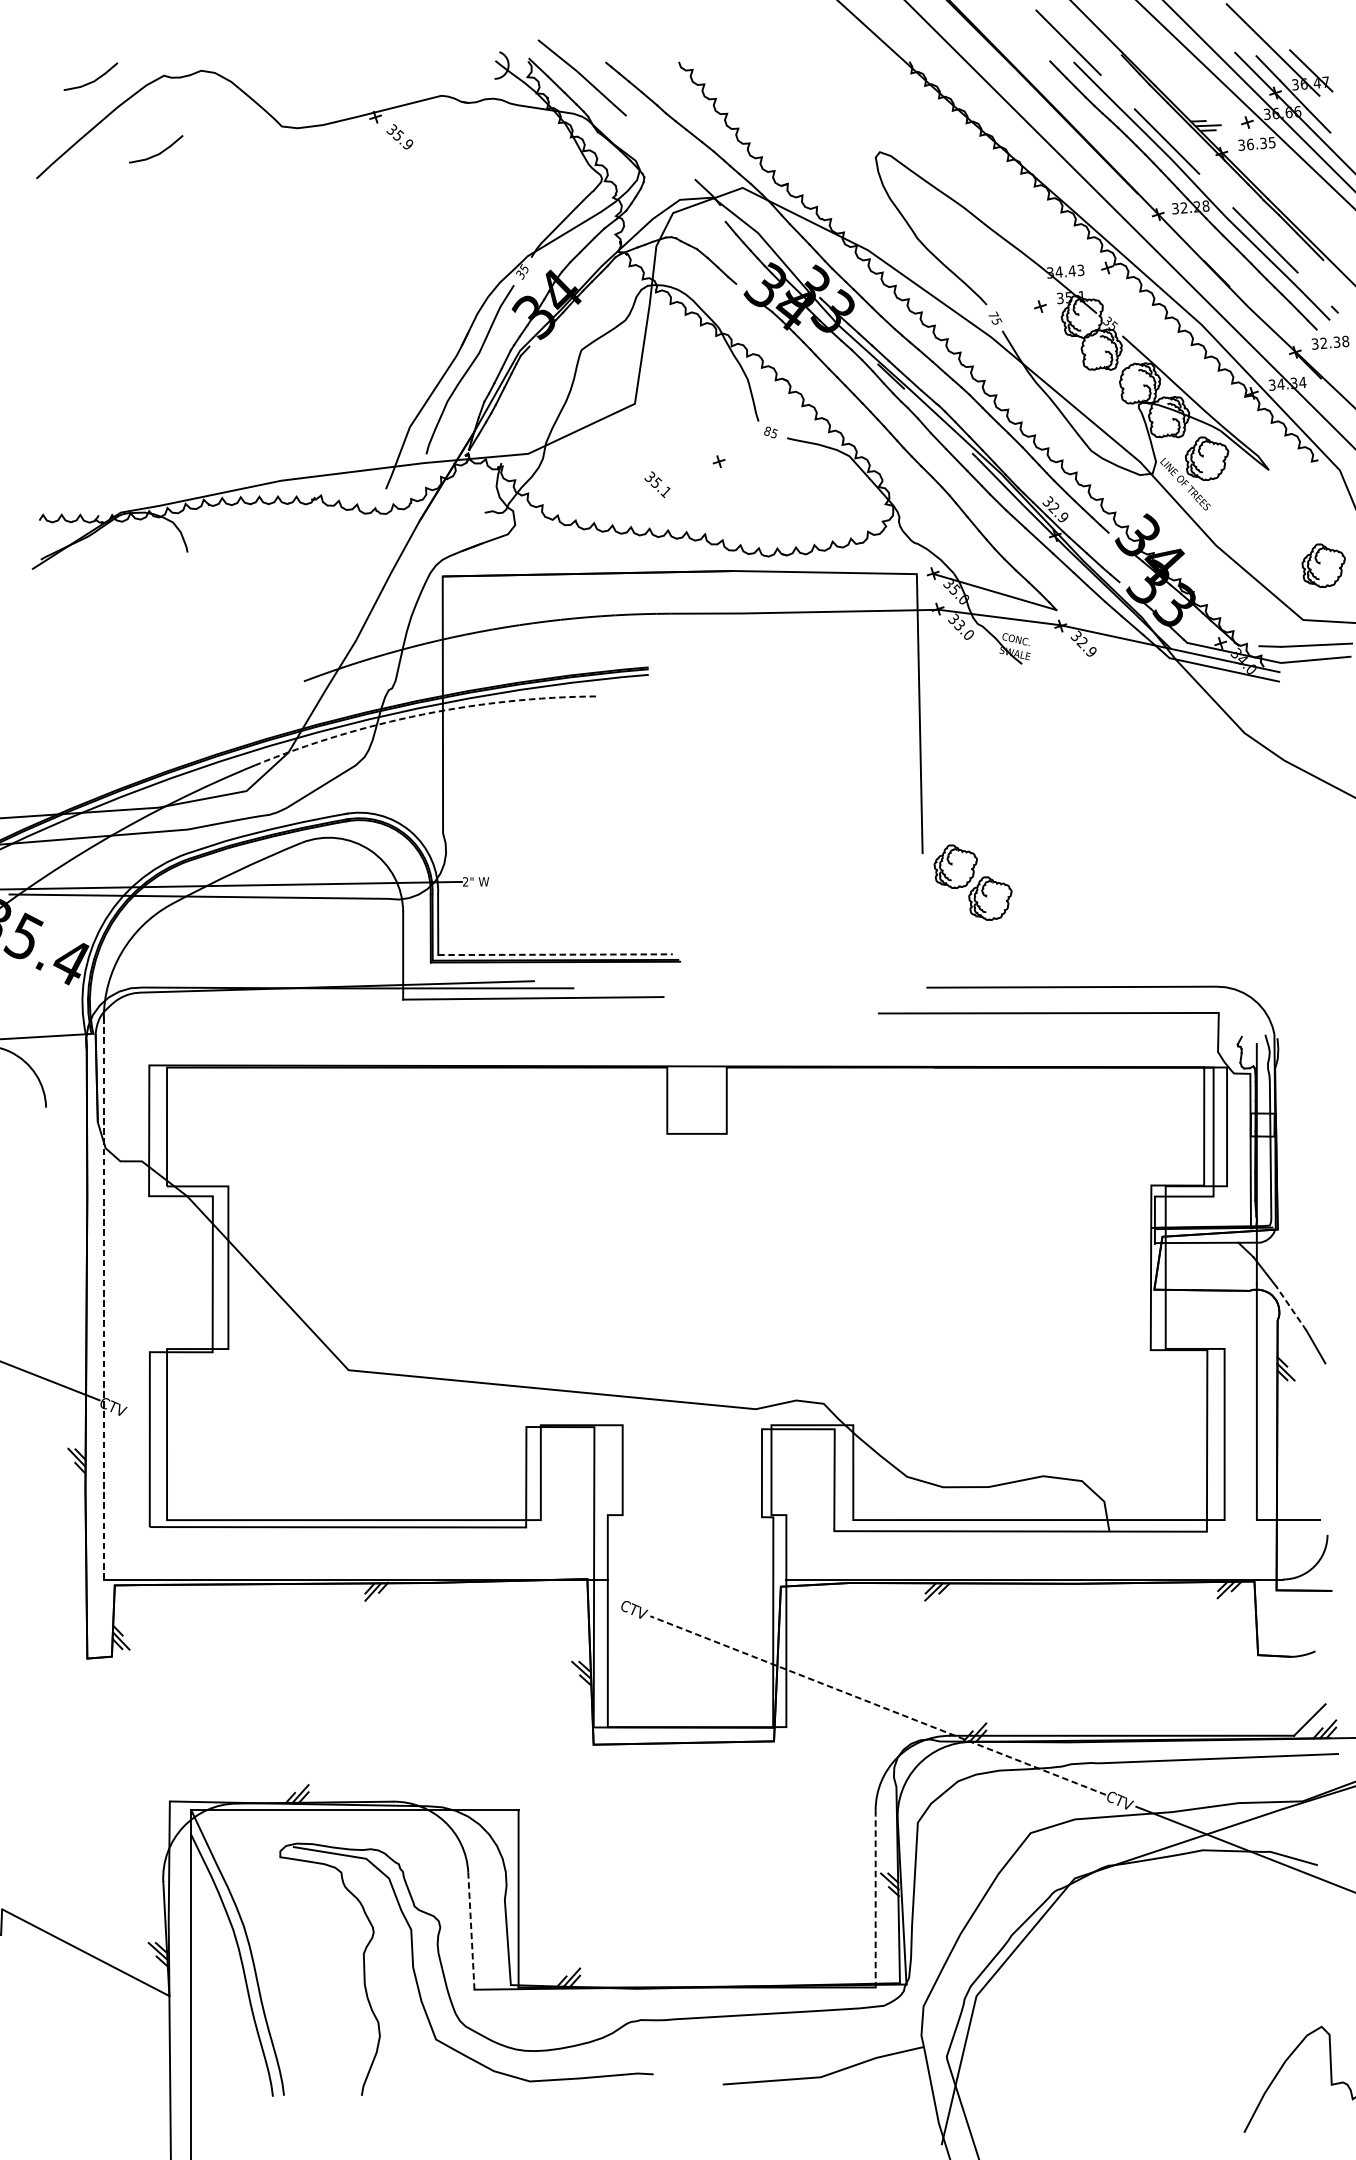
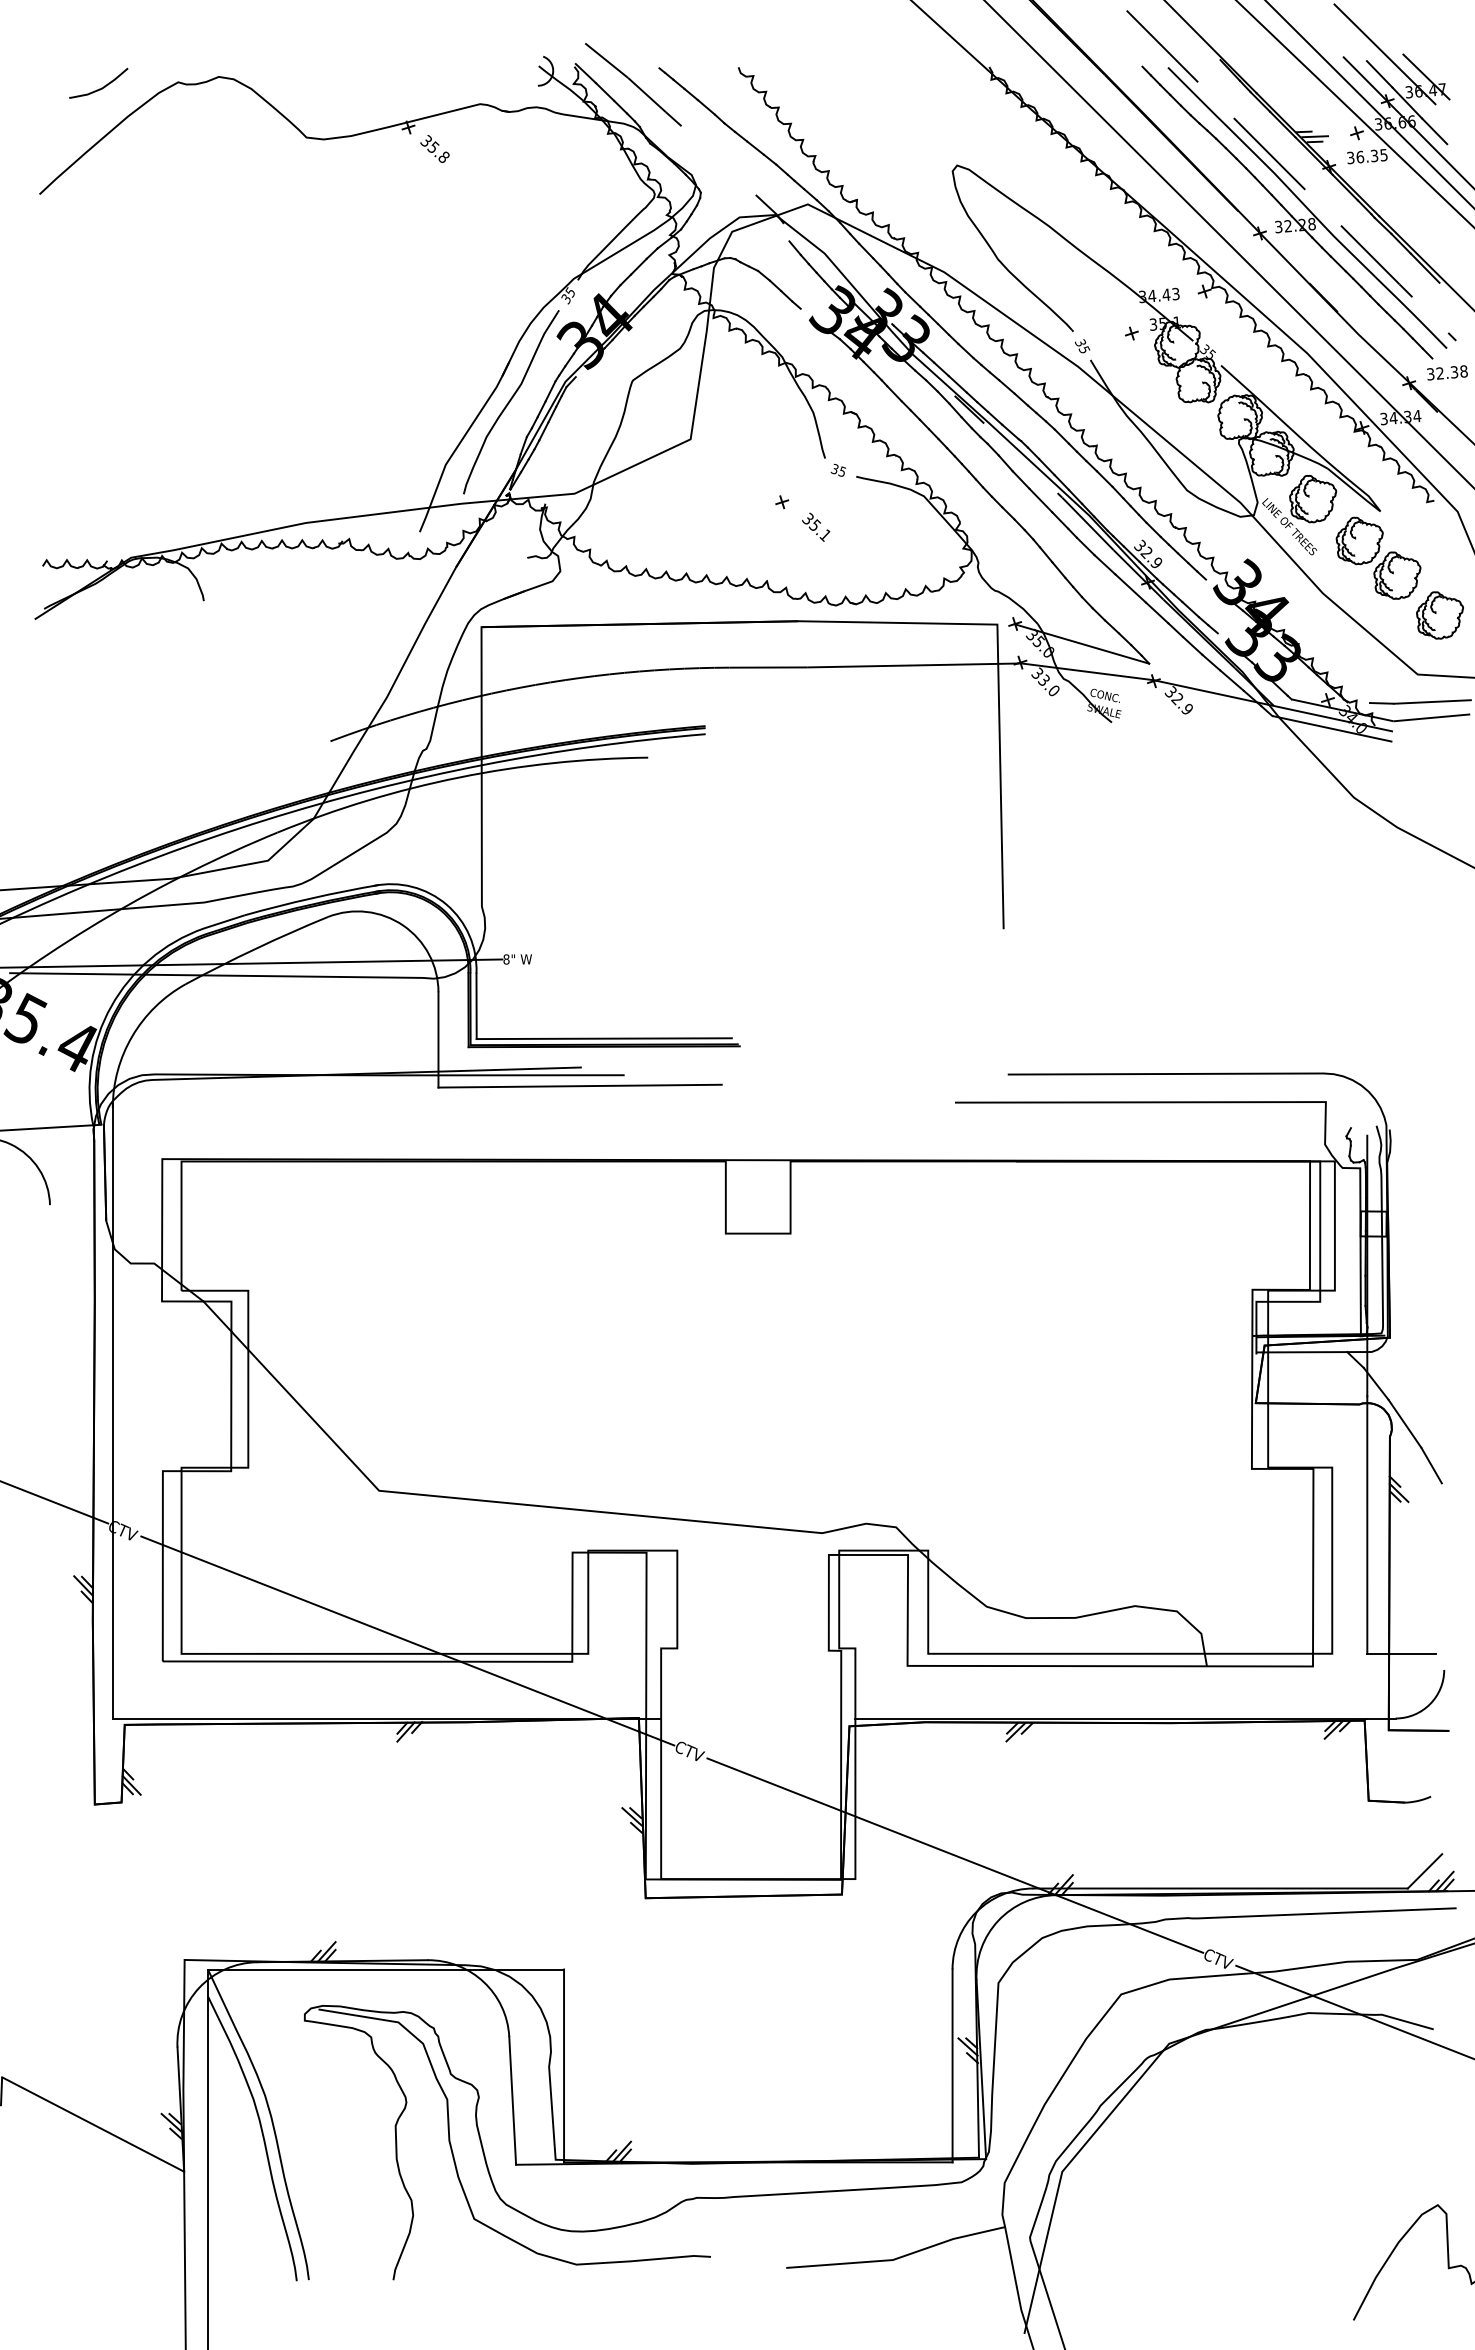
text: (407, 144) -> (443, 157), 35.9 -> 35.8
curve: (158, 153) -> (172, 166), removed
text: (993, 314) -> (1080, 342), 75 -> 35
text: (767, 430) -> (834, 468), 85 -> 35
text: (657, 483) -> (816, 526), moved
arc: (422, 714) -> (459, 777), dashed -> solid
text: (465, 881) -> (506, 959), 2" -> 8"
part: (973, 881) -> (1378, 557), moved
line: (555, 954) -> (604, 1038), dashed -> solid
line: (103, 1297) -> (112, 1411), dashed -> solid
line: (1291, 1308) -> (1405, 1423), dashed -> solid
line: (374, 1507) -> (407, 1640), added
line: (877, 1705) -> (954, 1855), dashed -> solid
line: (875, 1899) -> (952, 2066), dashed -> solid
line: (471, 1930) -> (512, 2100), dashed -> solid

